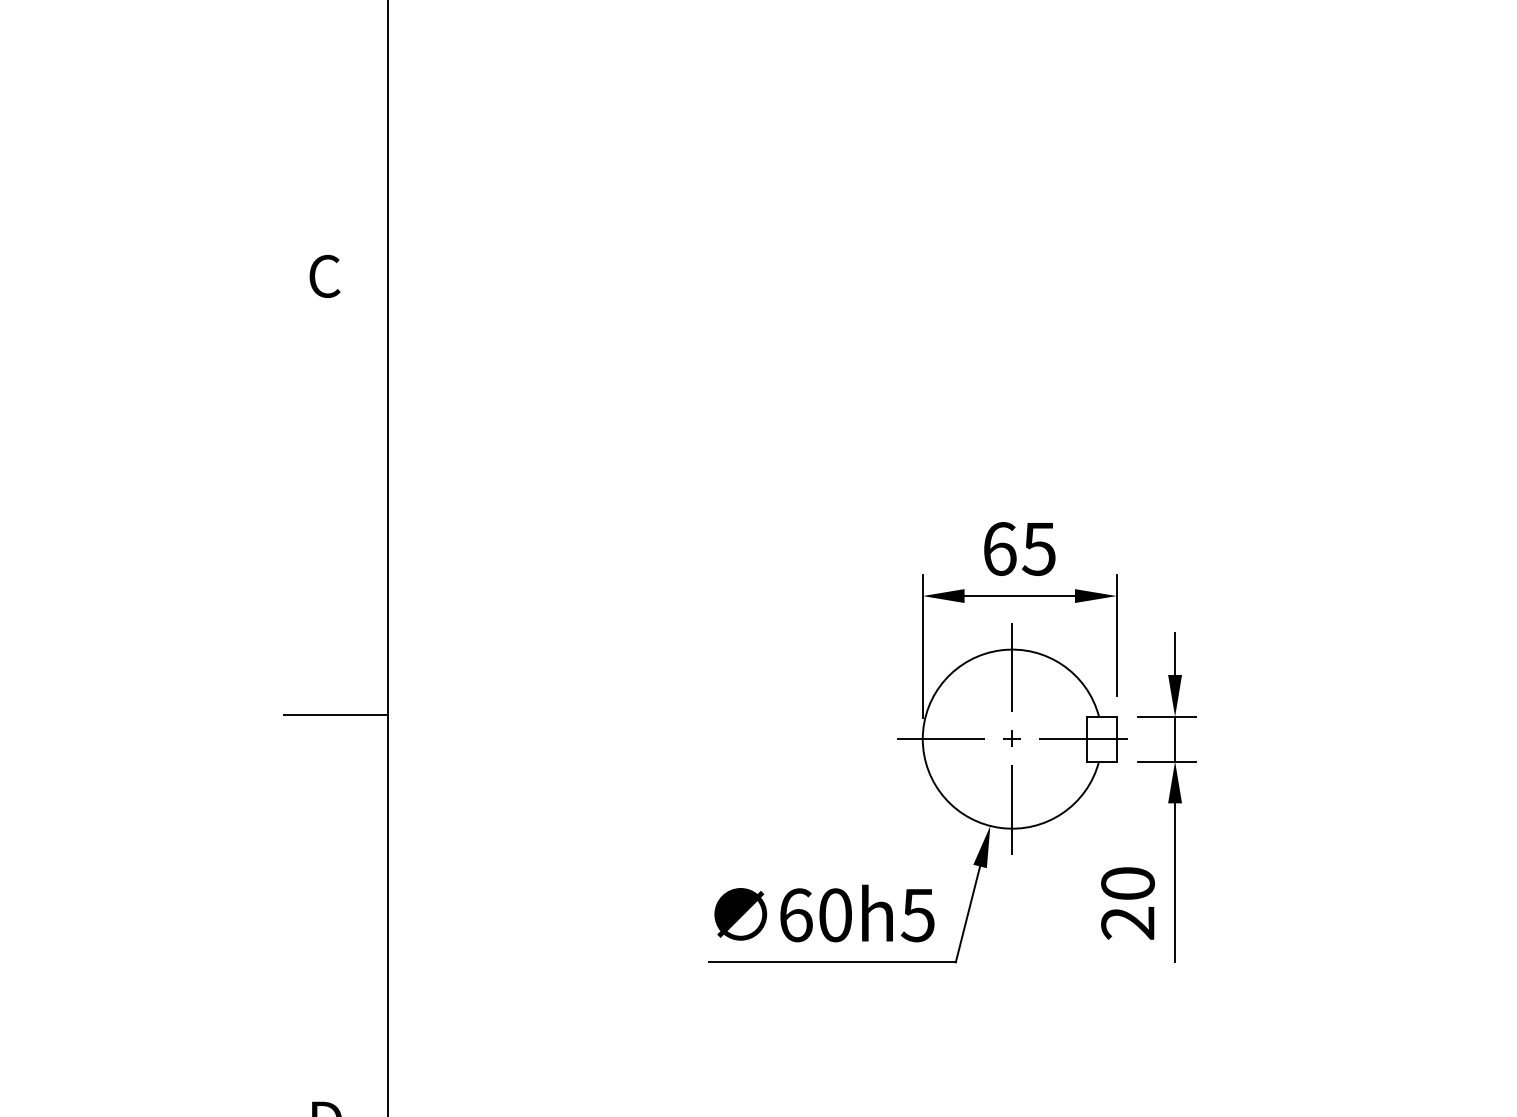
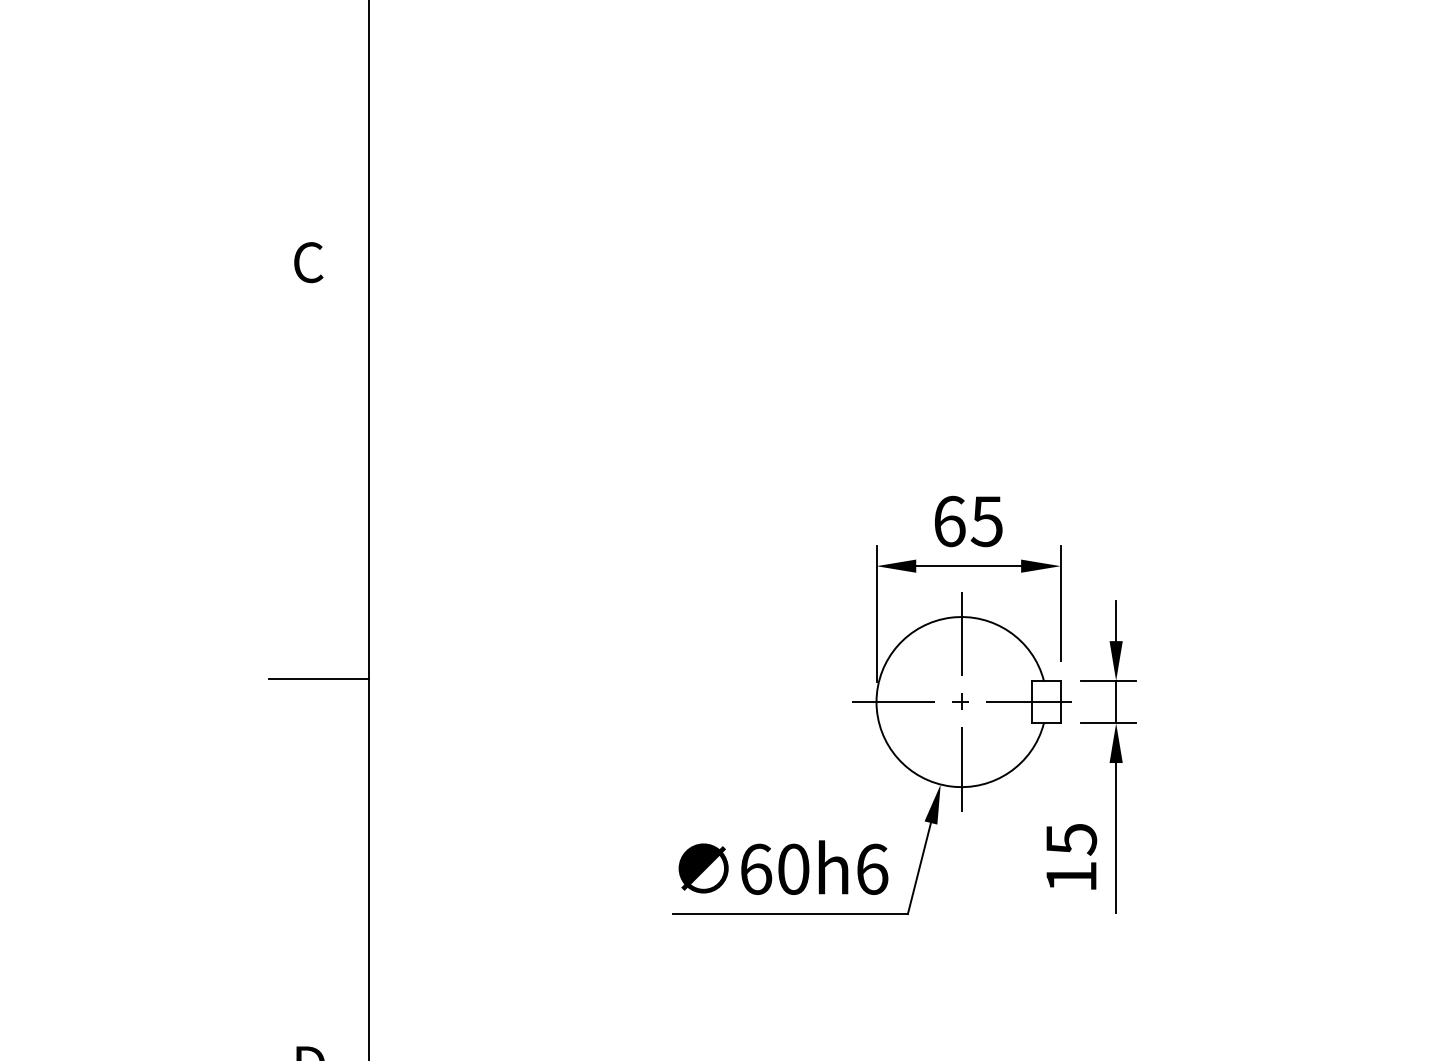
text: (1128, 902) -> (1071, 857), 20 -> 15
text: (917, 914) -> (871, 868), 60h5 -> 60h6

